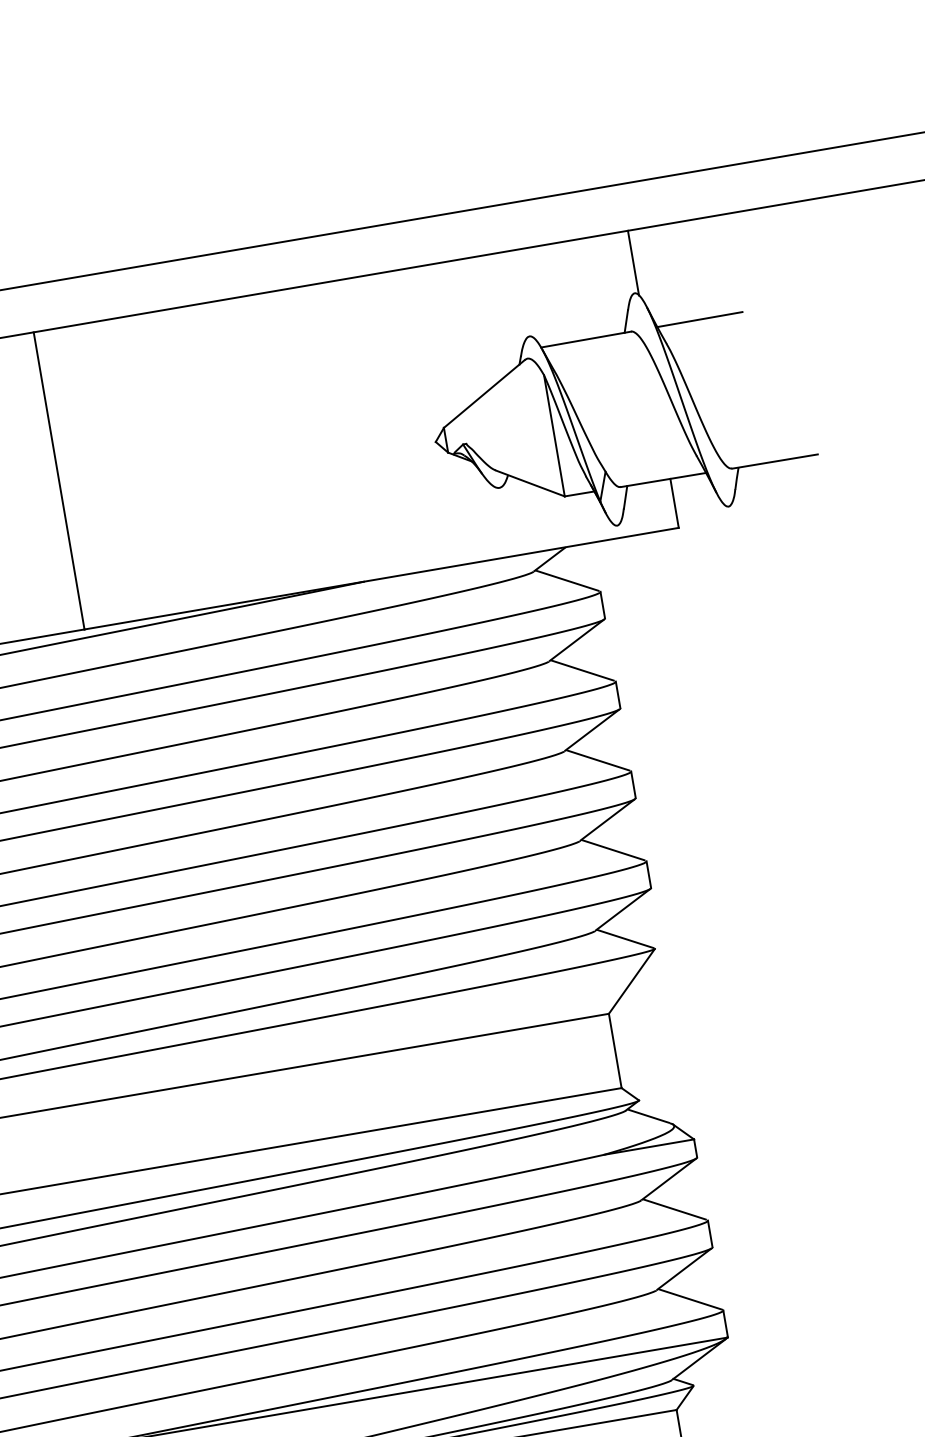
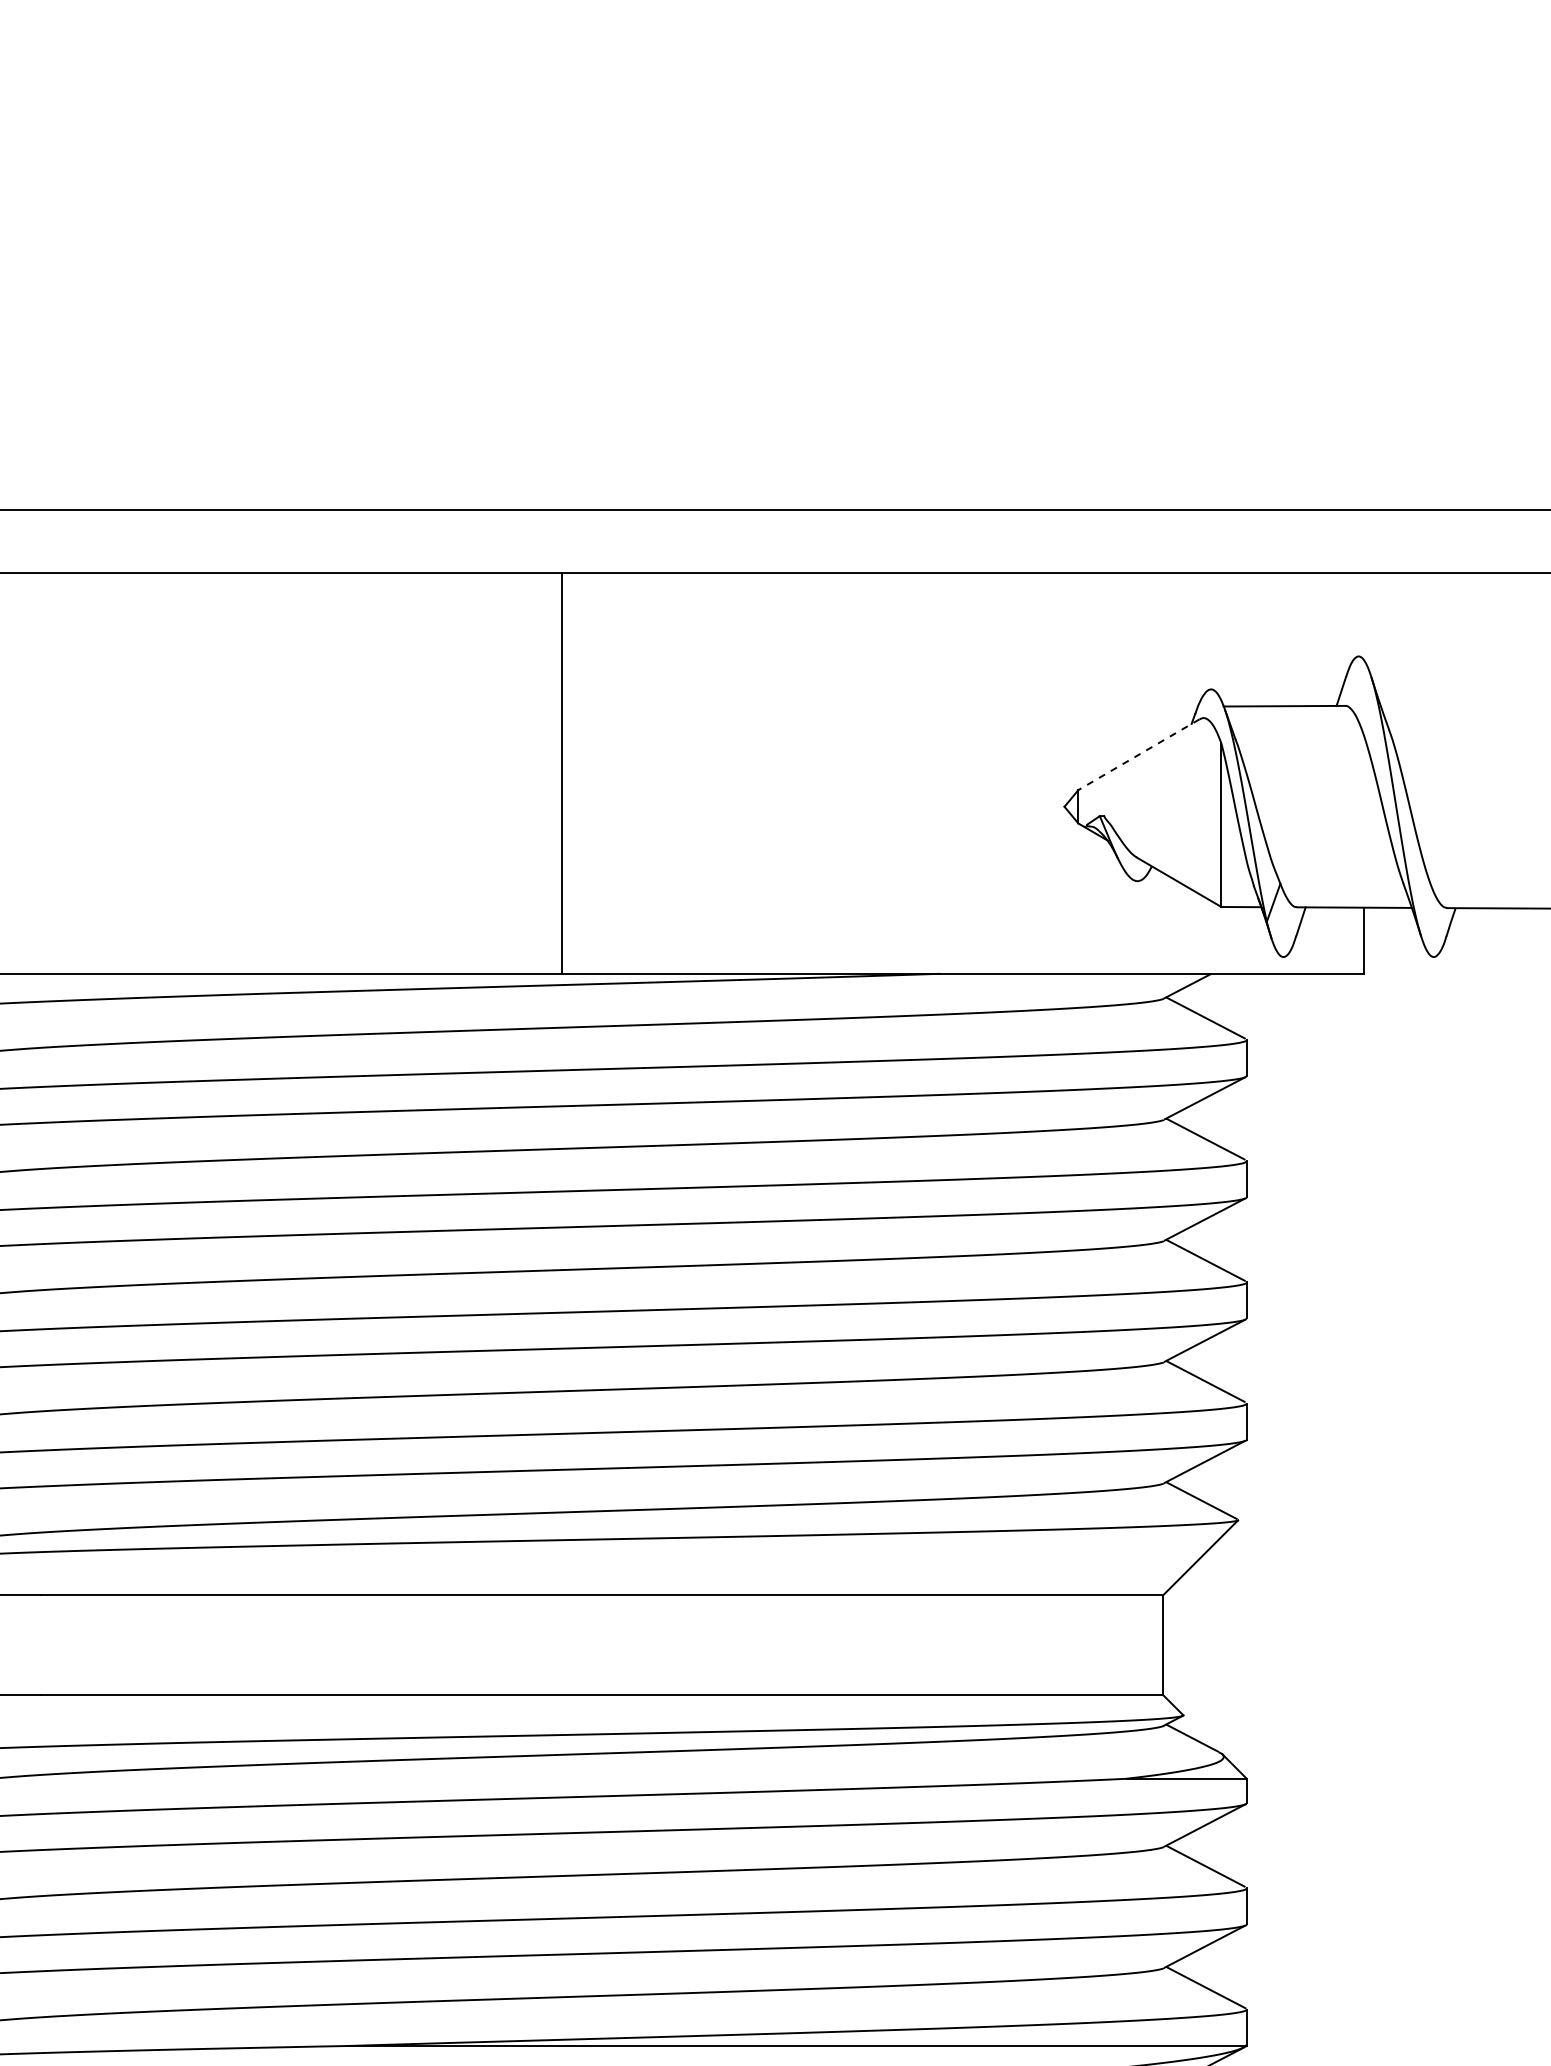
line: (633, 263) -> (1363, 616), removed
line: (699, 319) -> (1437, 705), removed
line: (483, 393) -> (1138, 754), solid -> dashed

